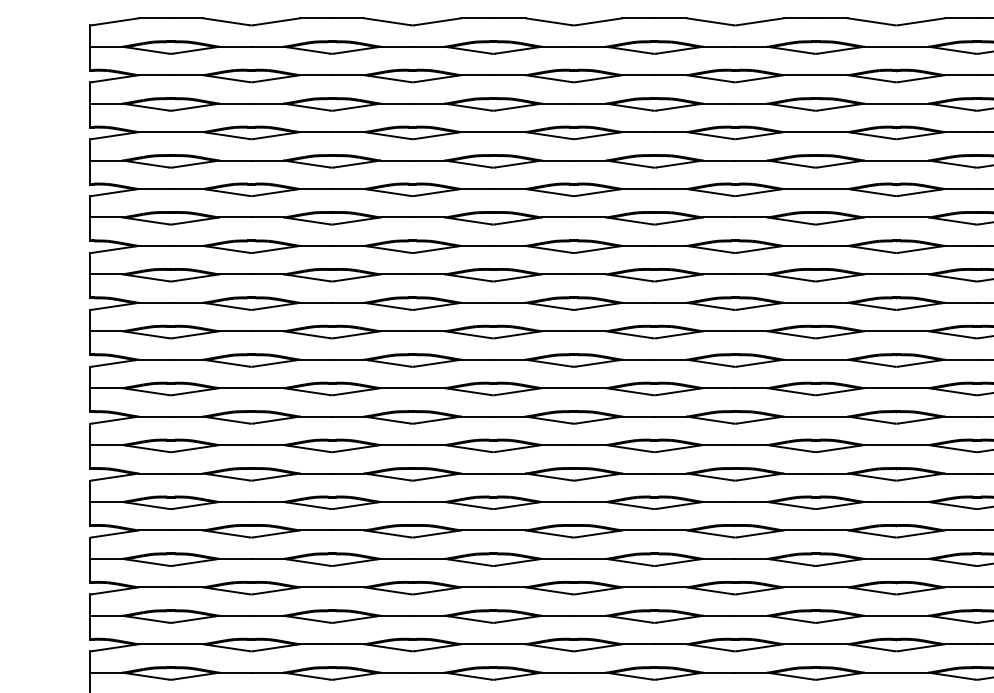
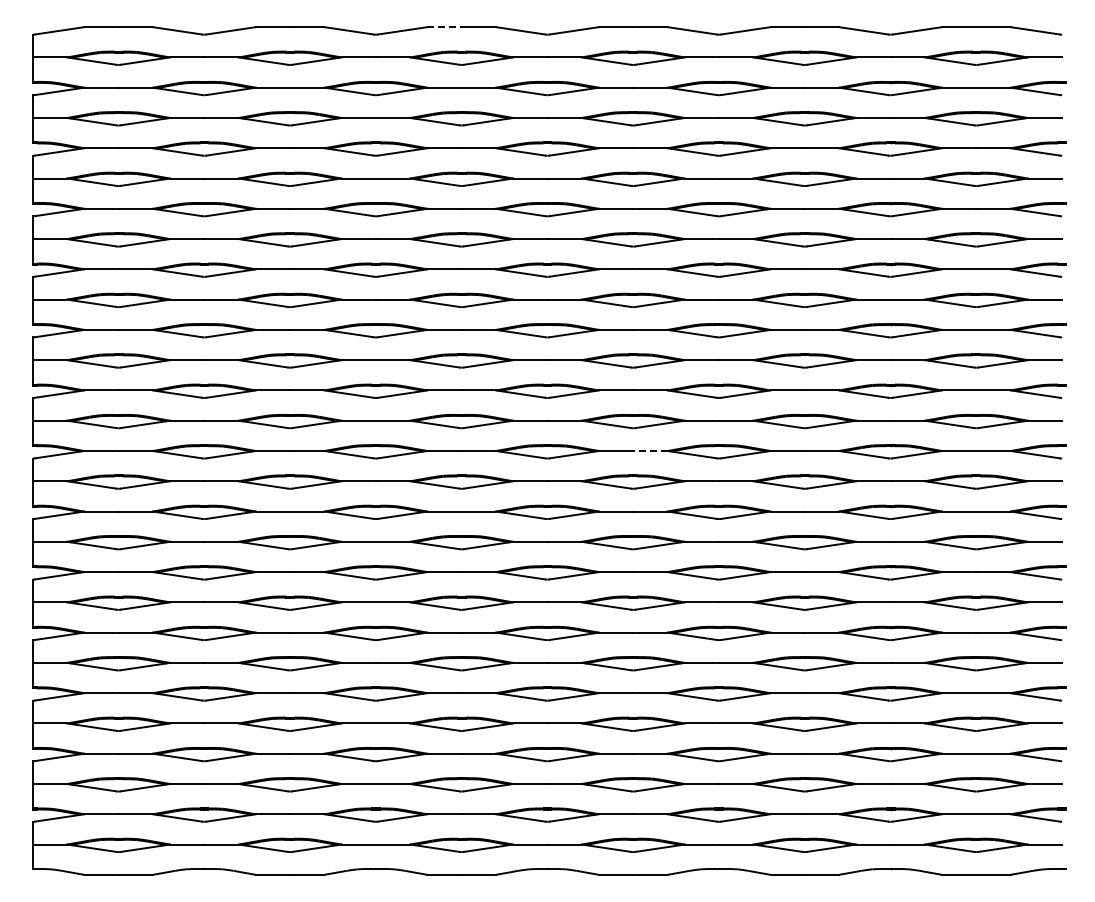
line: (478, 18) -> (445, 27), solid -> dashed
line: (669, 417) -> (649, 451), solid -> dashed

